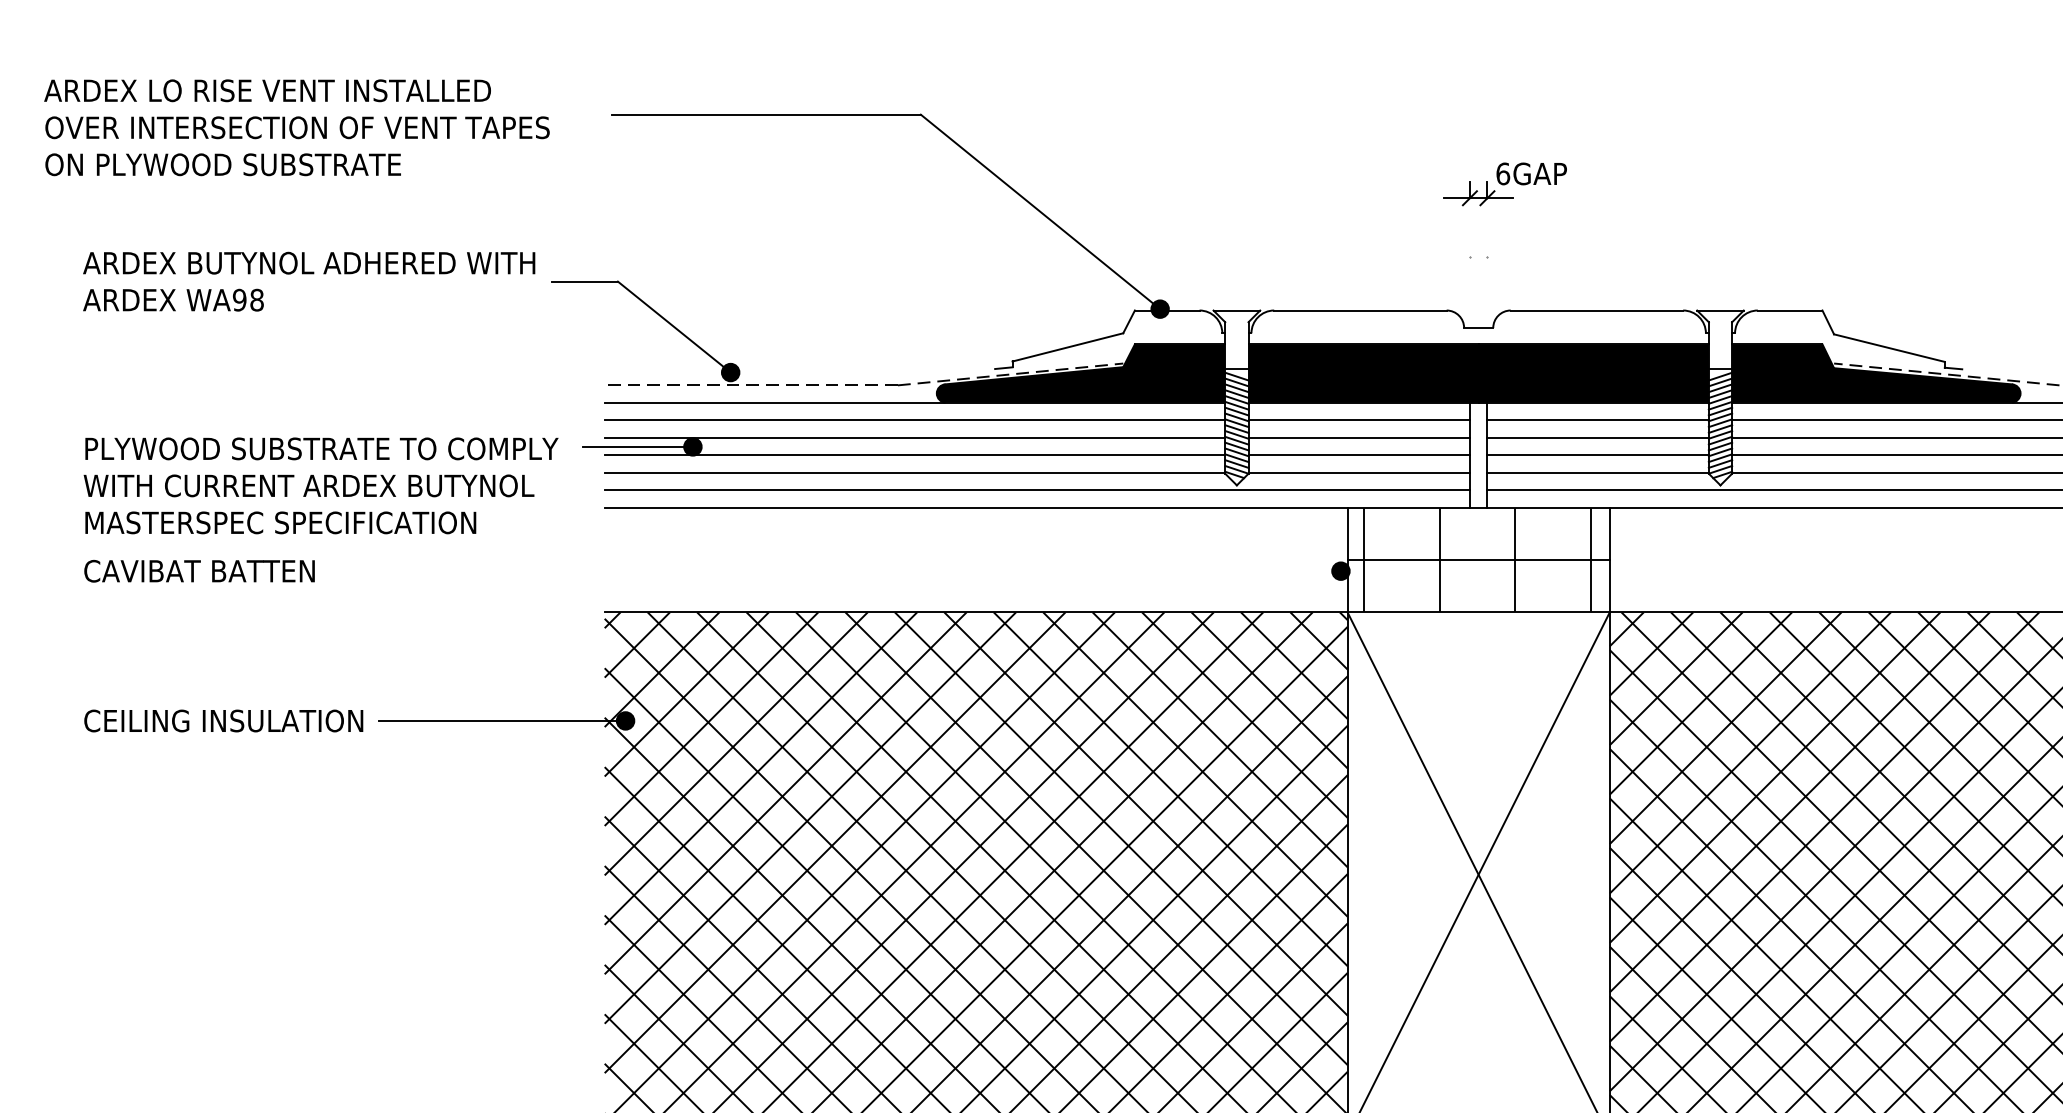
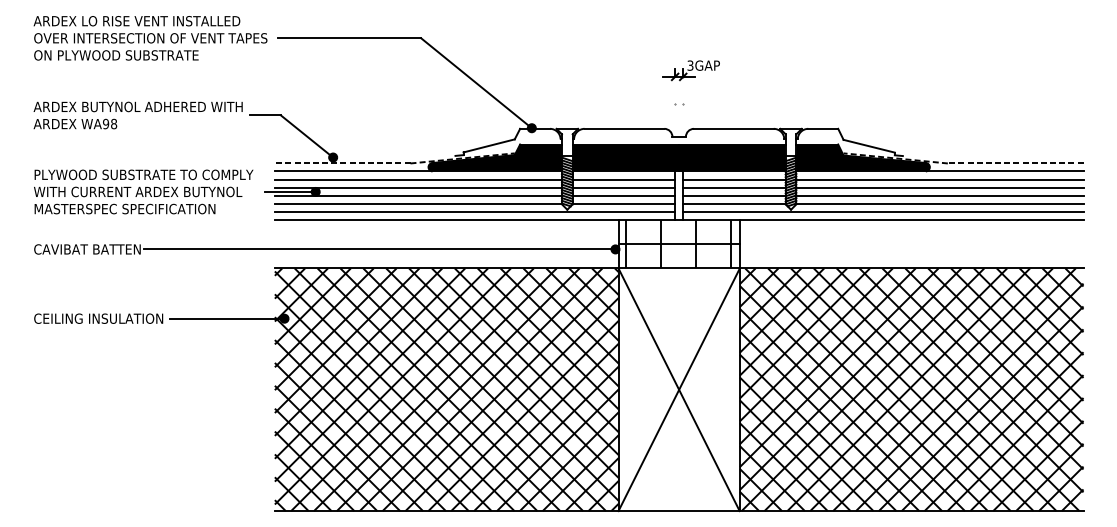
text: (296, 128) -> (150, 38), moved
text: (1503, 173) -> (690, 65), 6GAP -> 3GAP
text: (320, 484) -> (143, 191), moved
line: (830, 571) -> (379, 249), added

